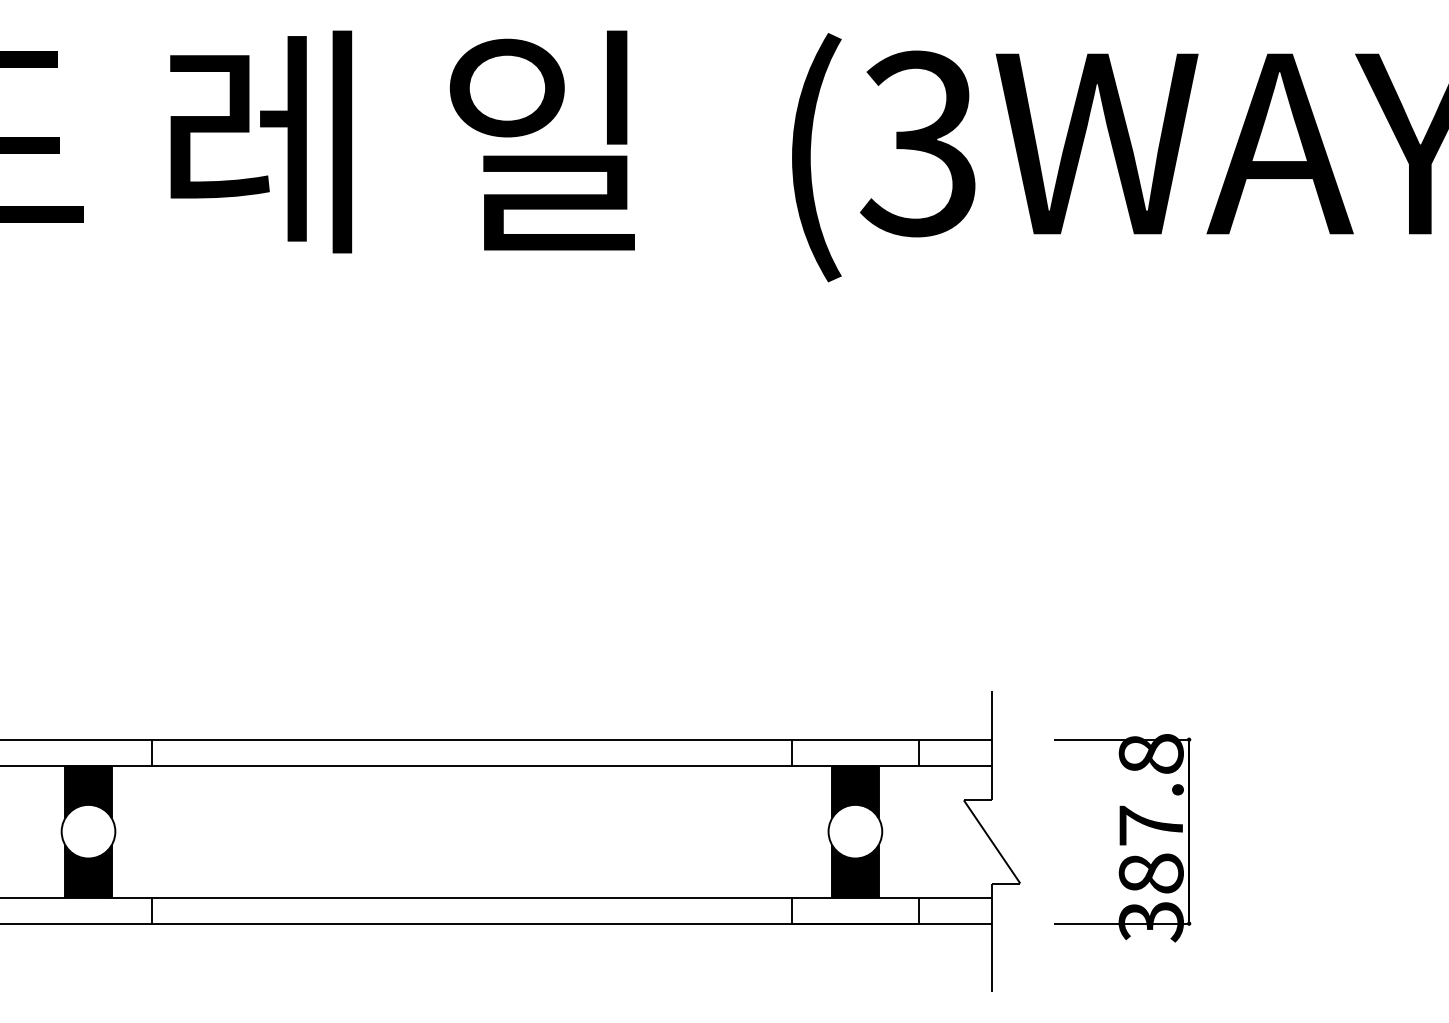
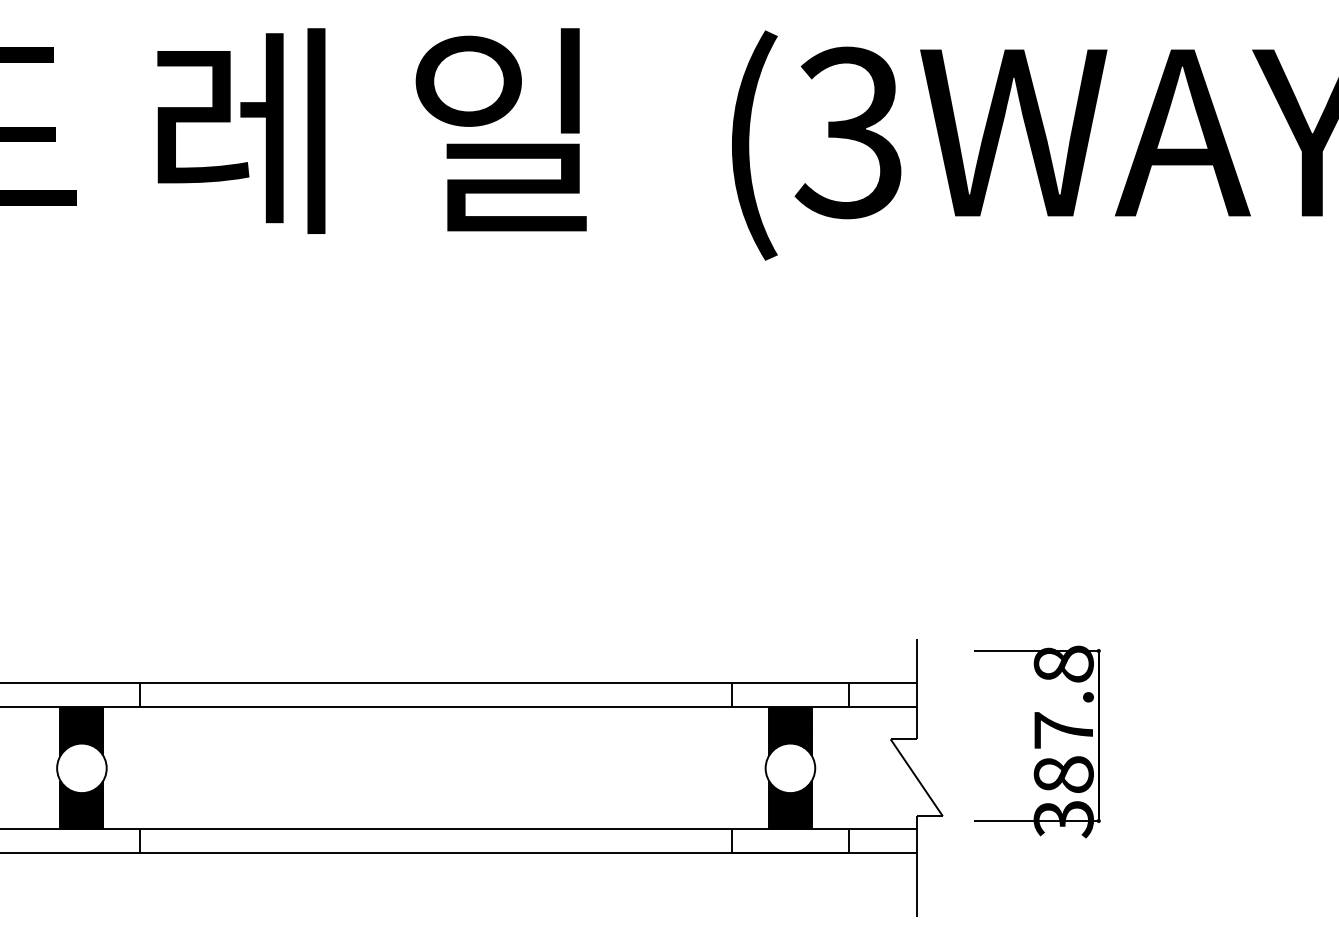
part: (1122, 838) -> (1037, 742), moved

